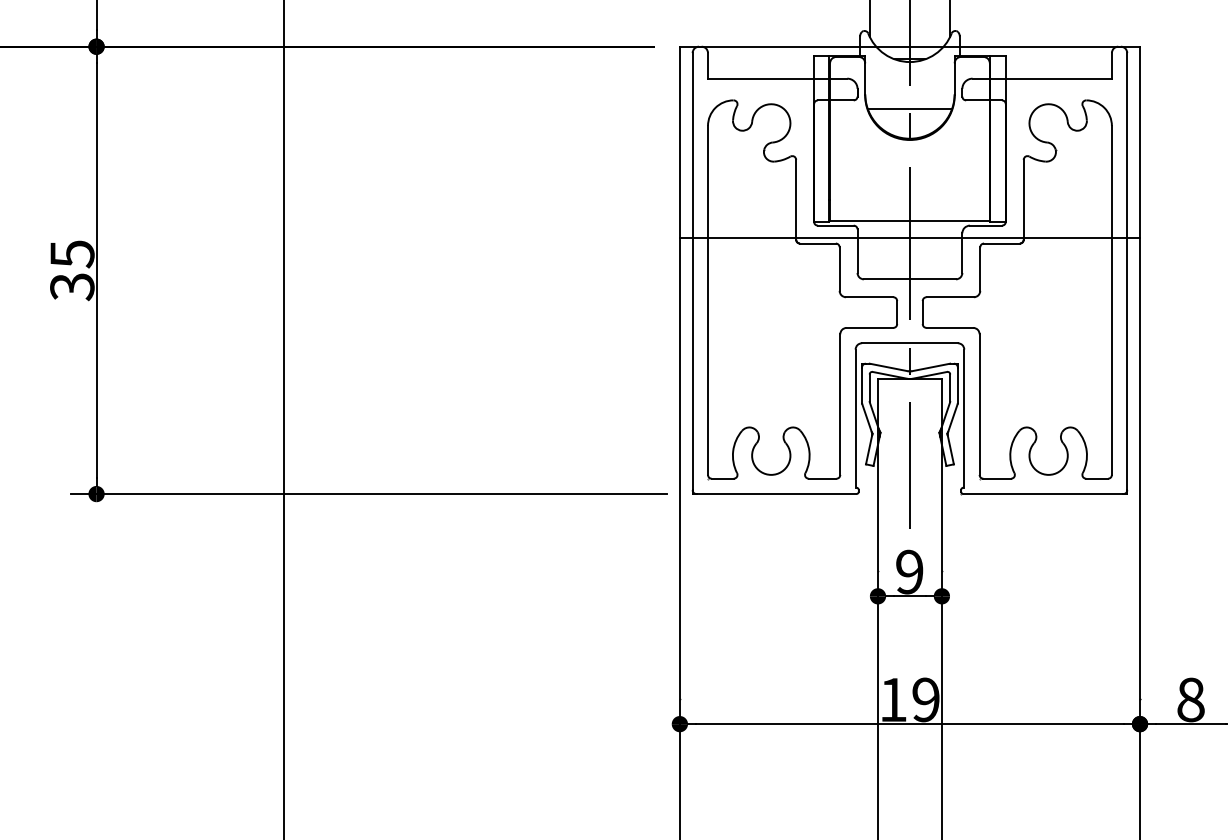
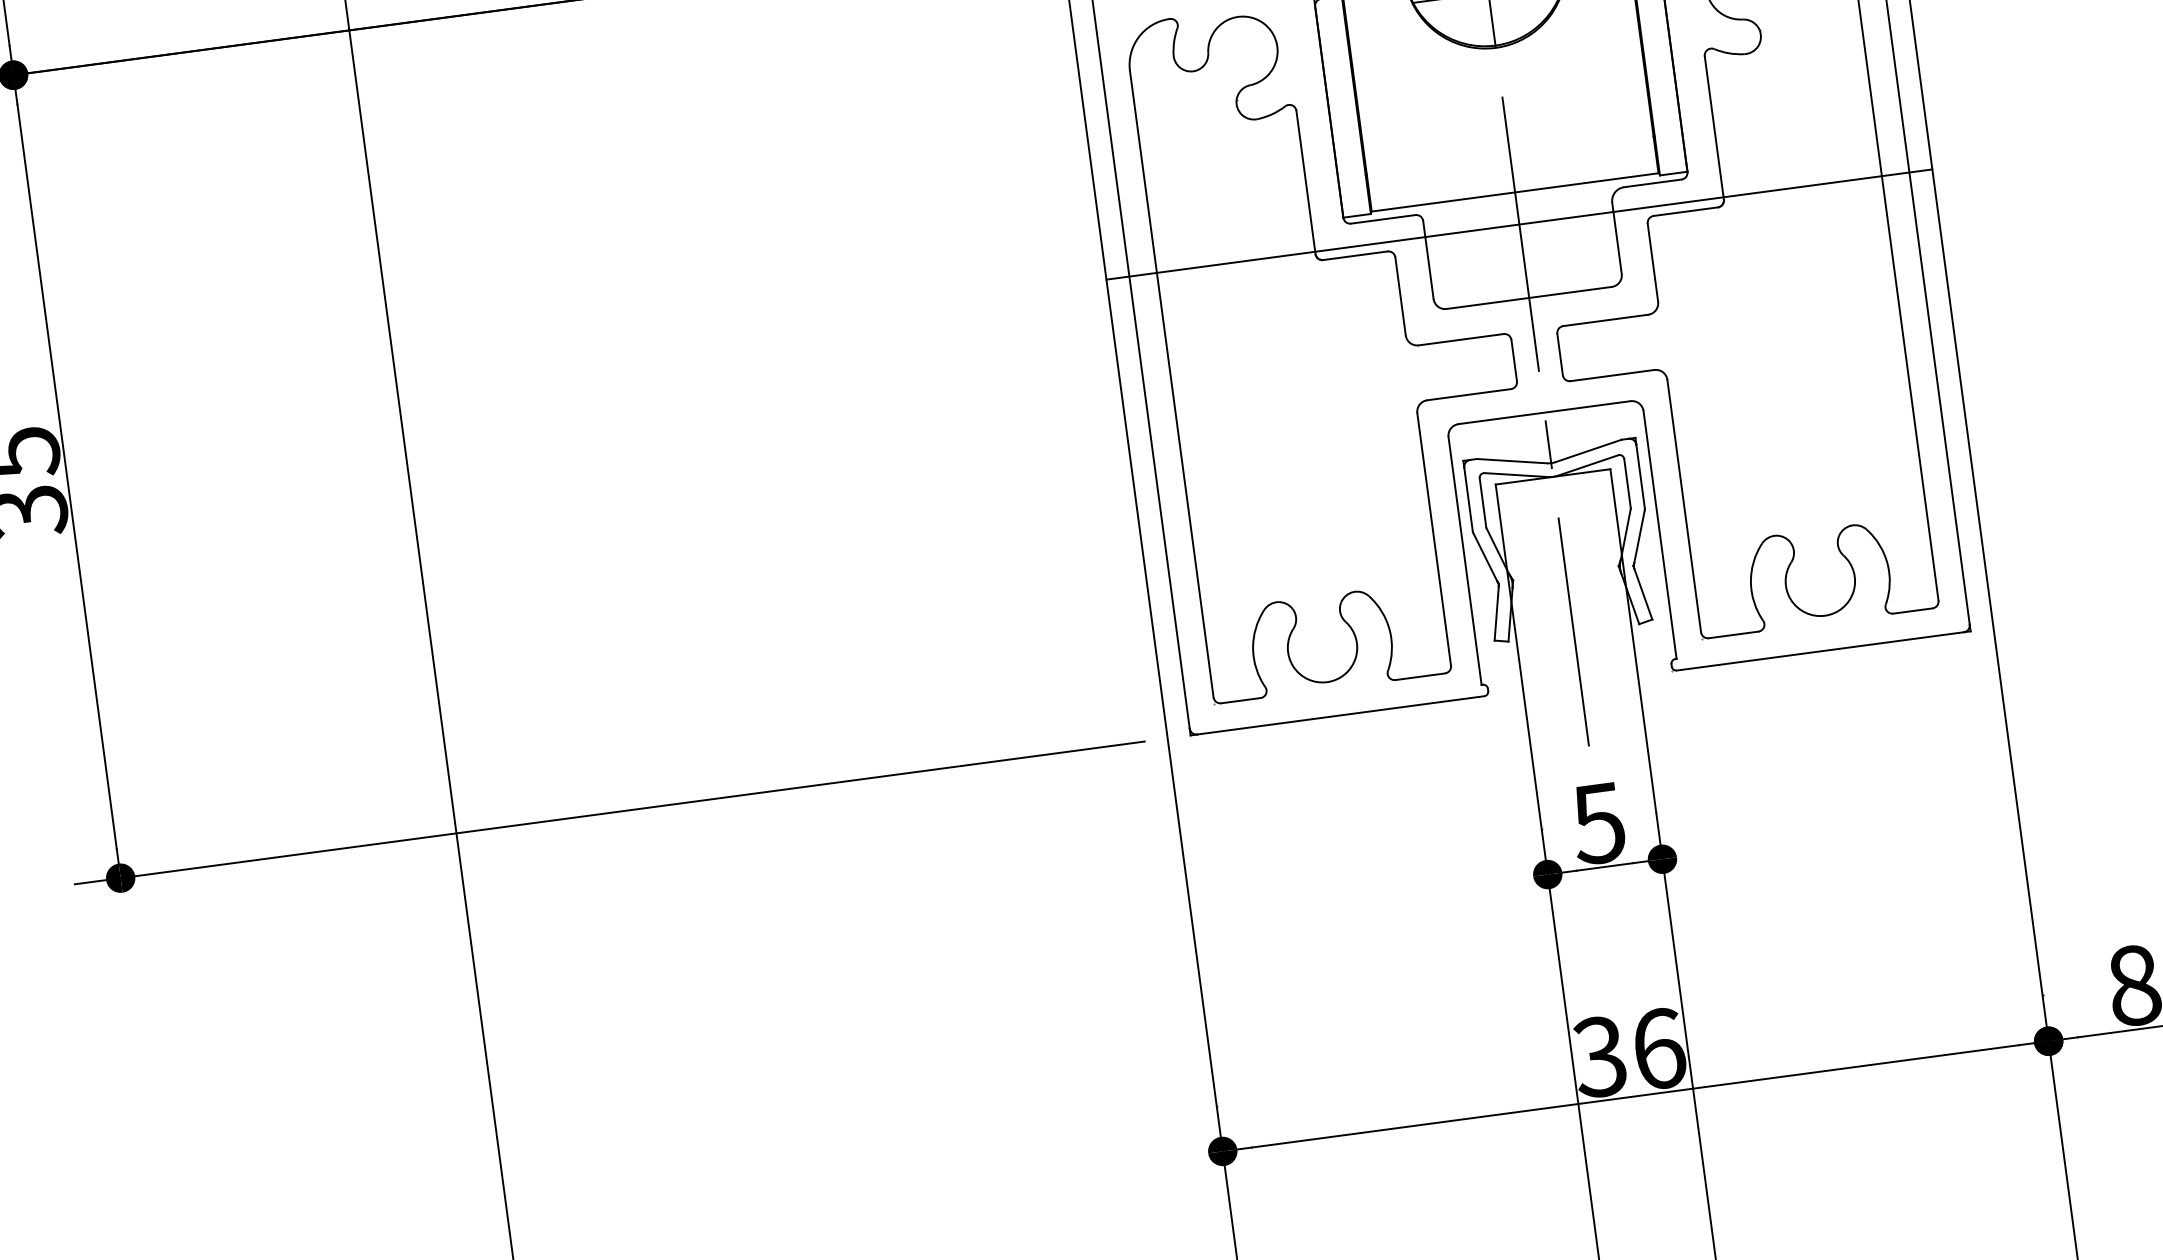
text: (909, 571) -> (1598, 822), 9 -> 5
text: (909, 699) -> (1629, 1052), 19 -> 36

